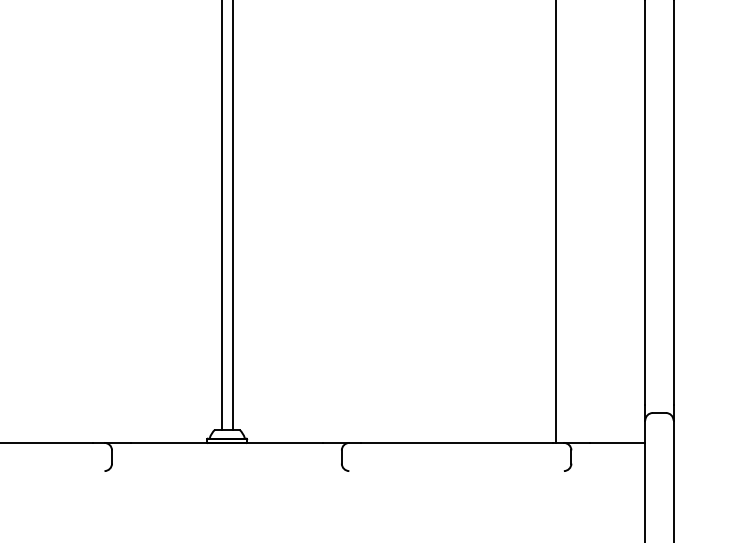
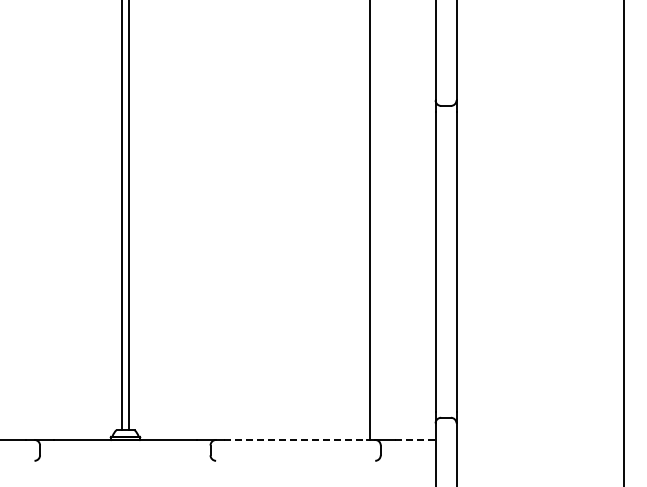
line: (457, 442) -> (296, 439), solid -> dashed
line: (618, 442) -> (415, 439), solid -> dashed

